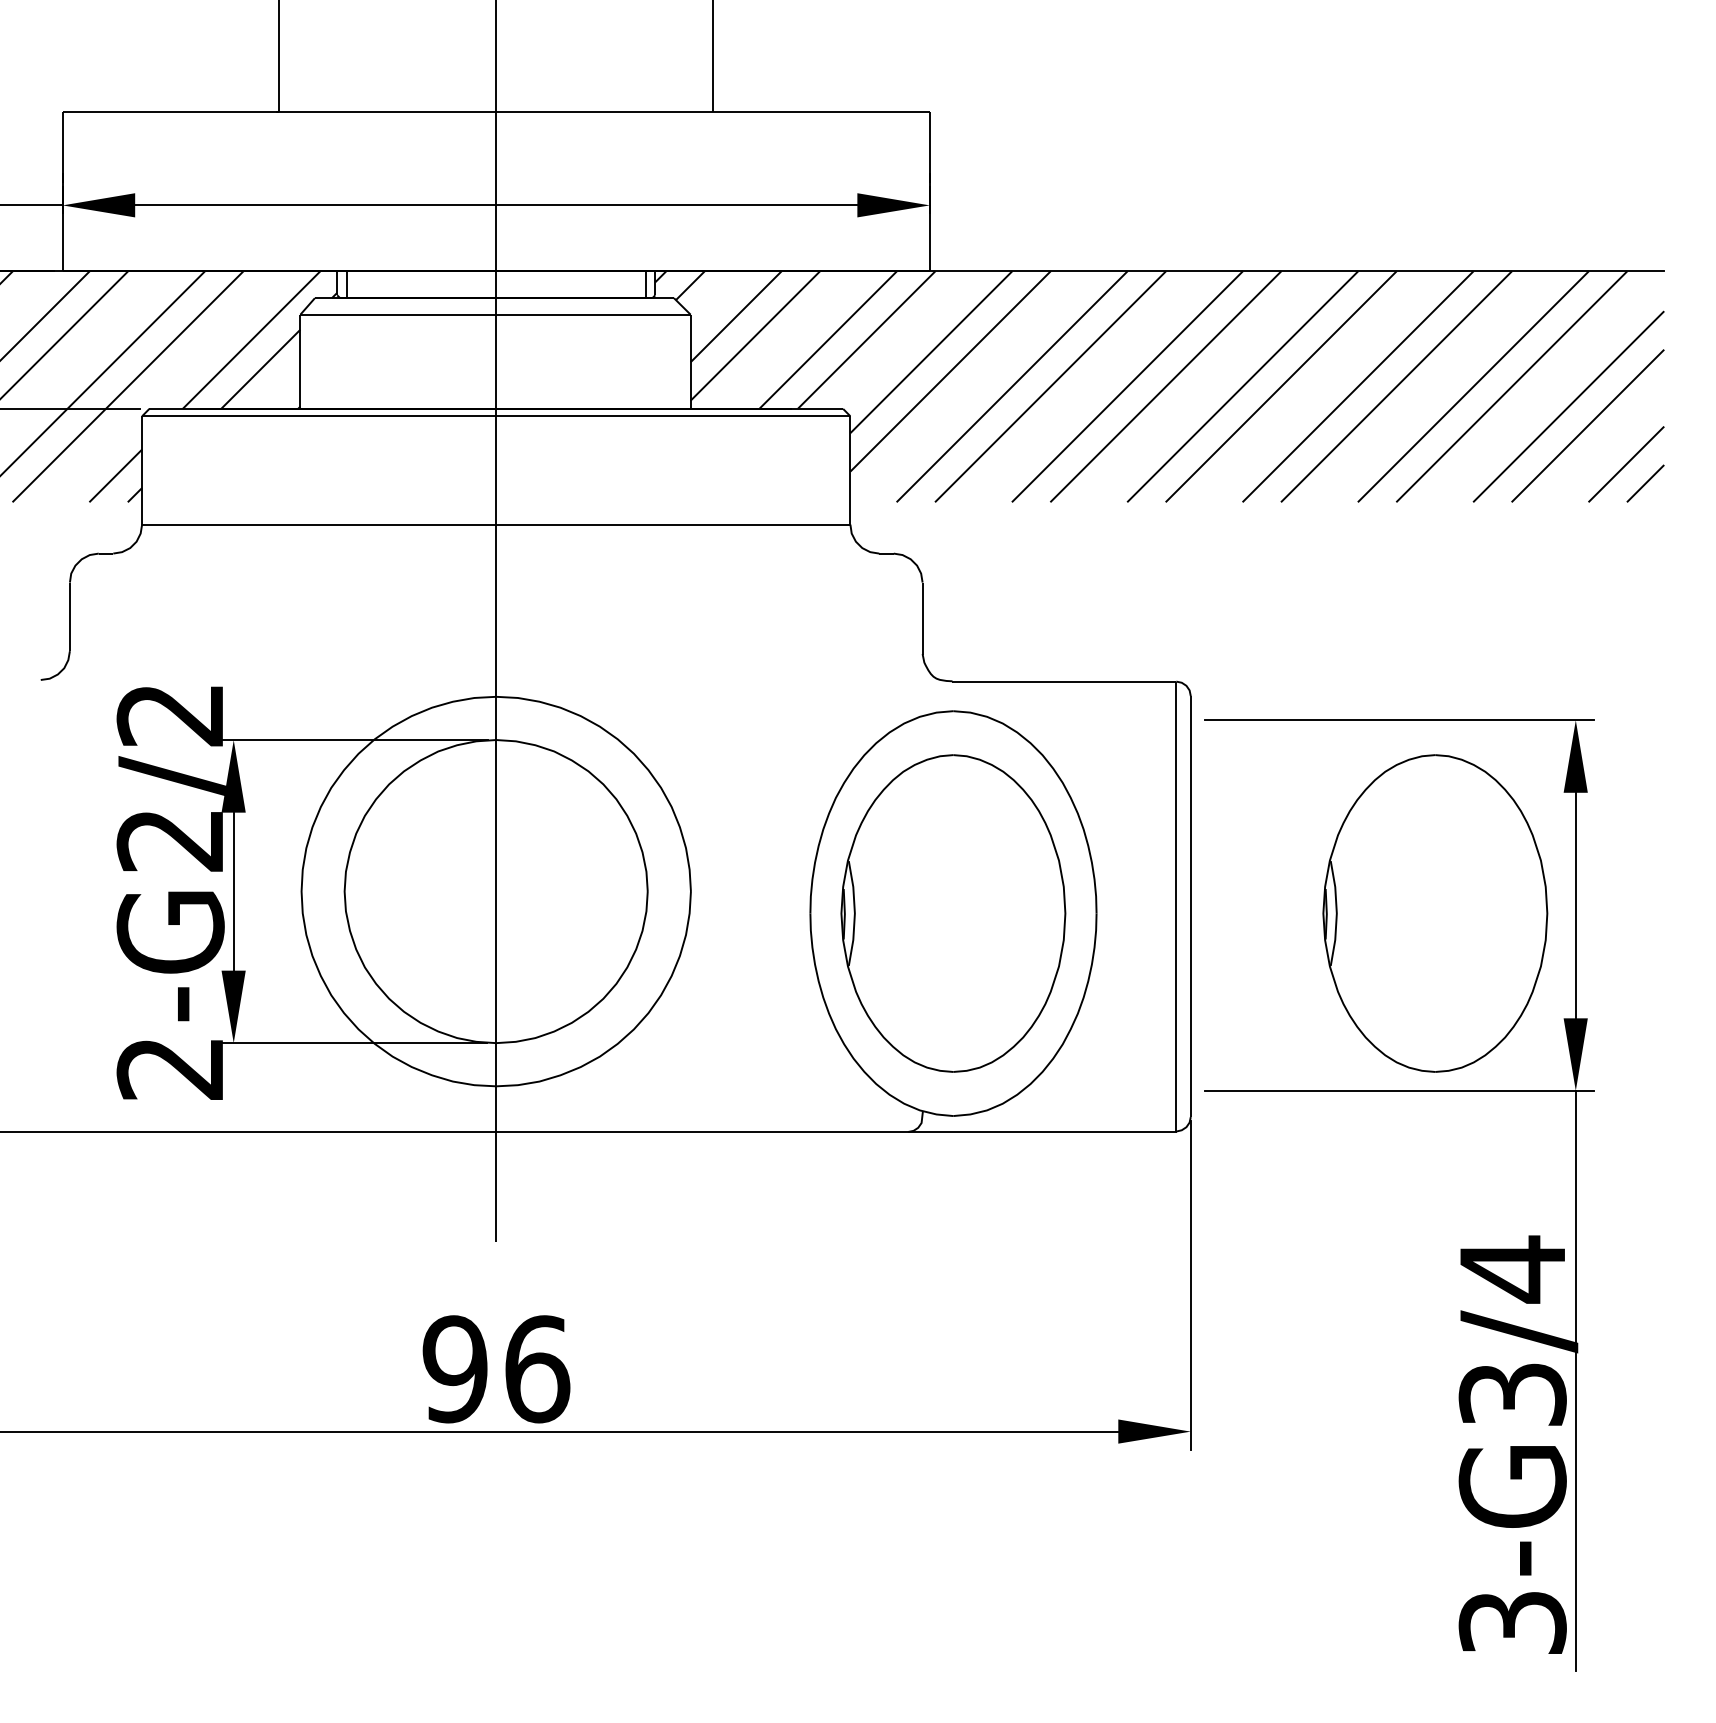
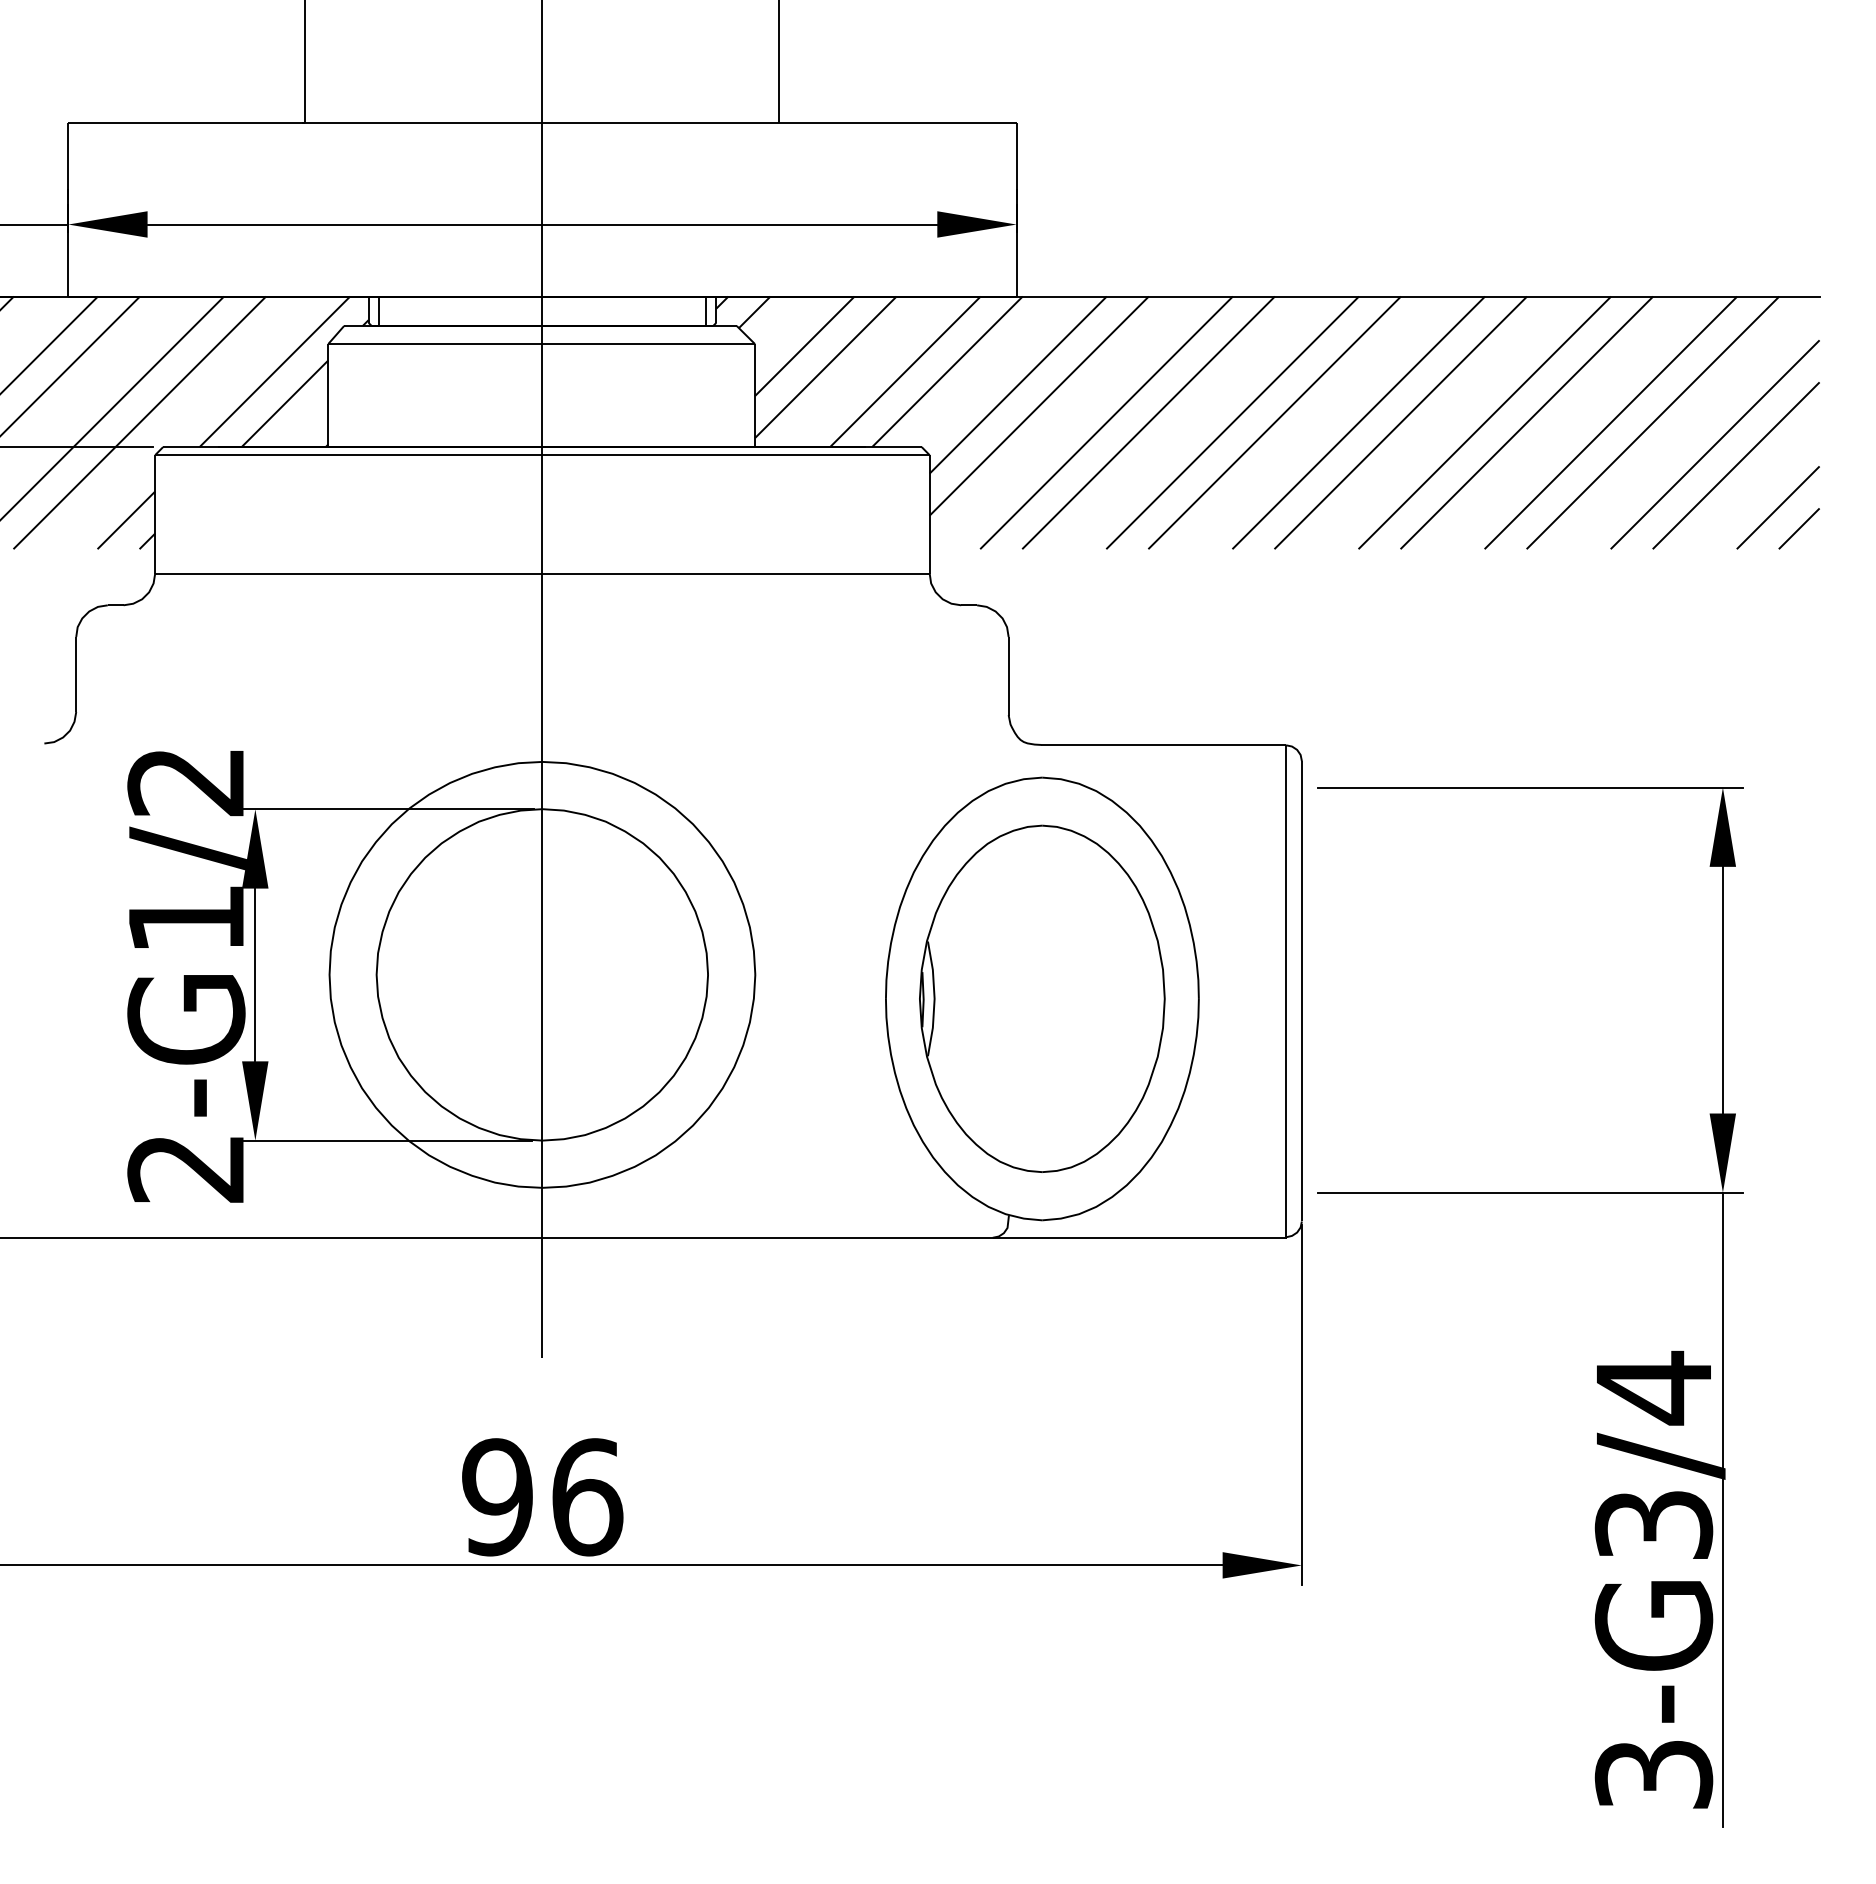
text: (169, 840) -> (185, 919), 2-G2/2 -> 2-G1/2
part: (1435, 913) -> (1569, 998), removed

